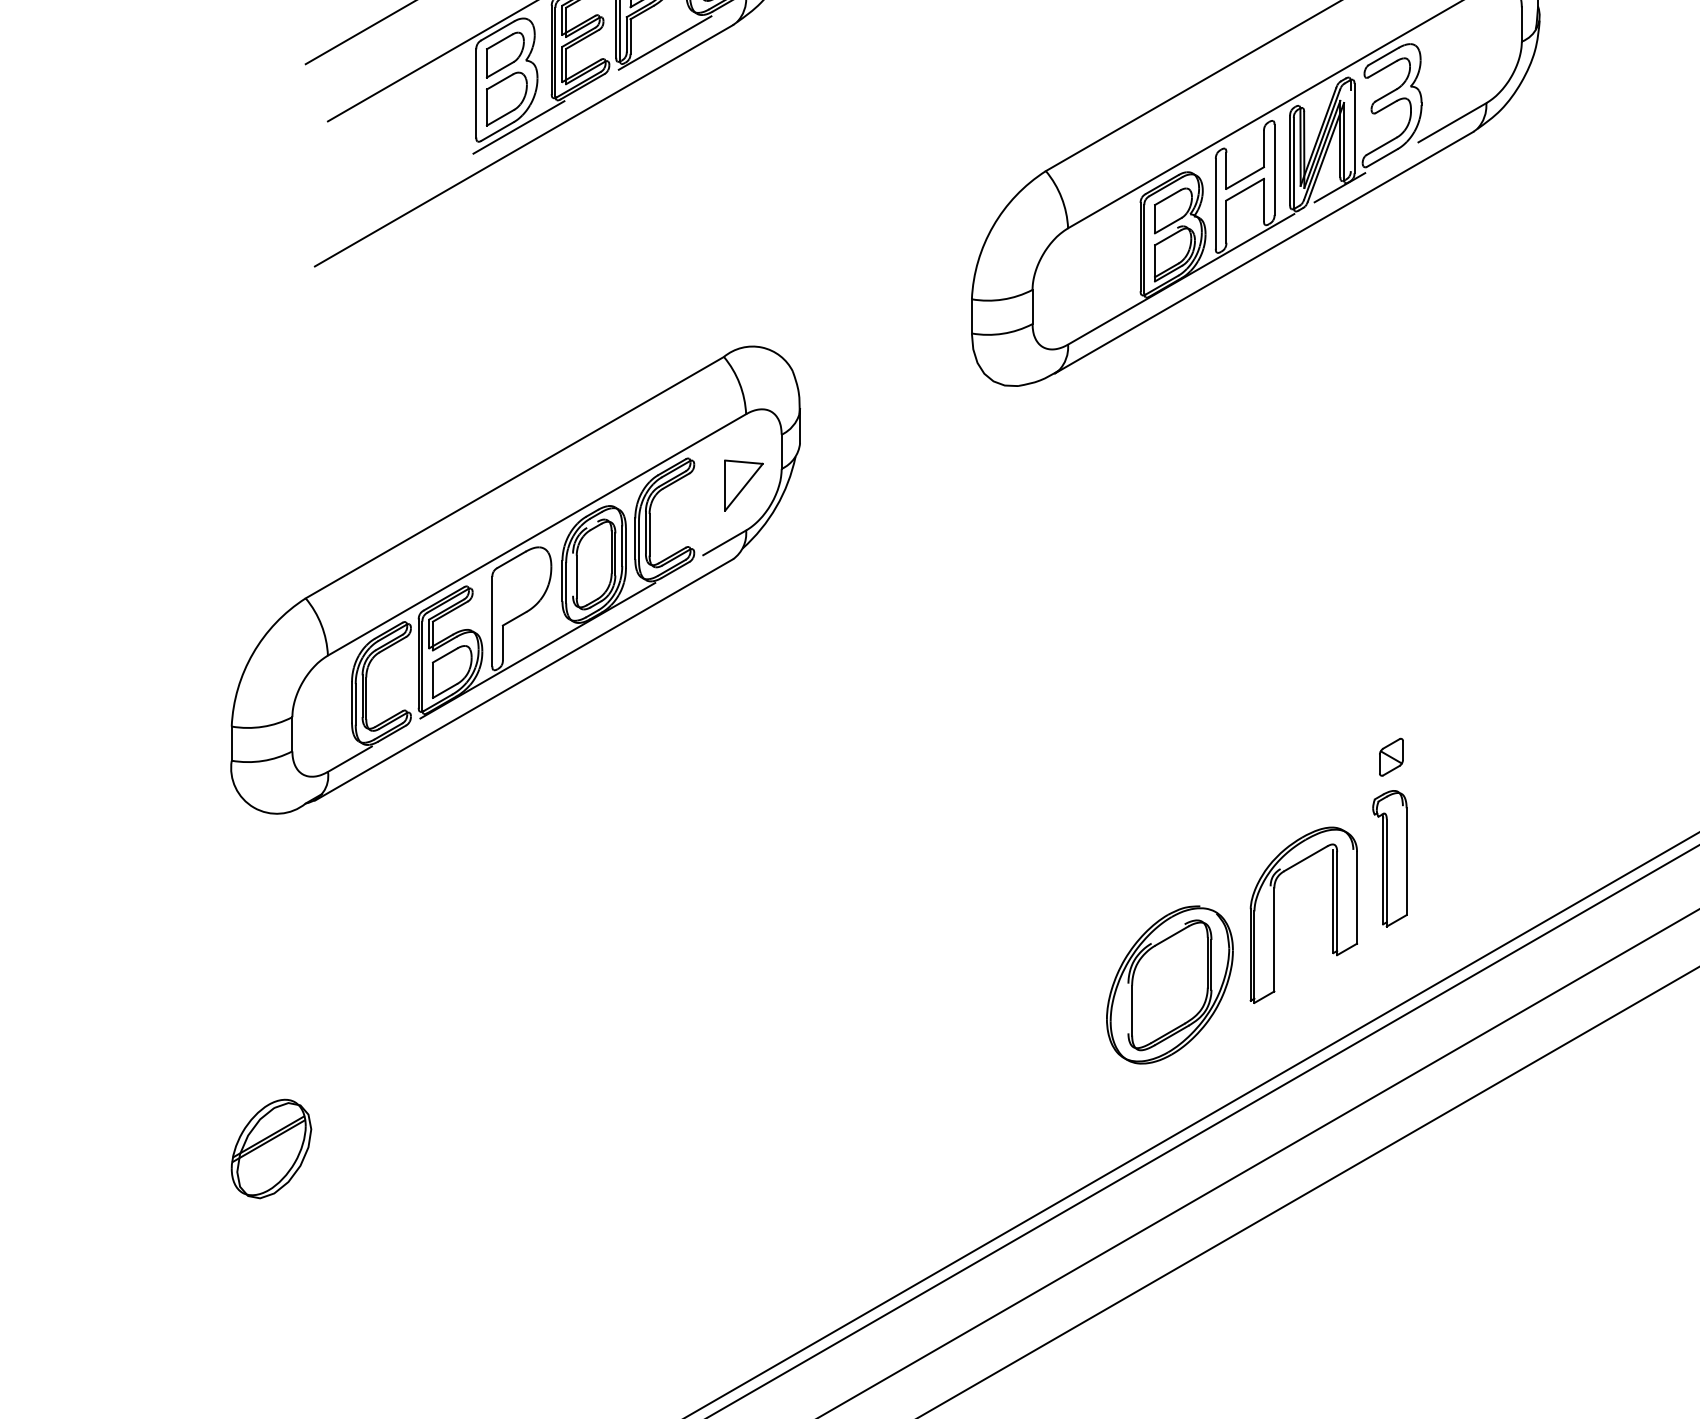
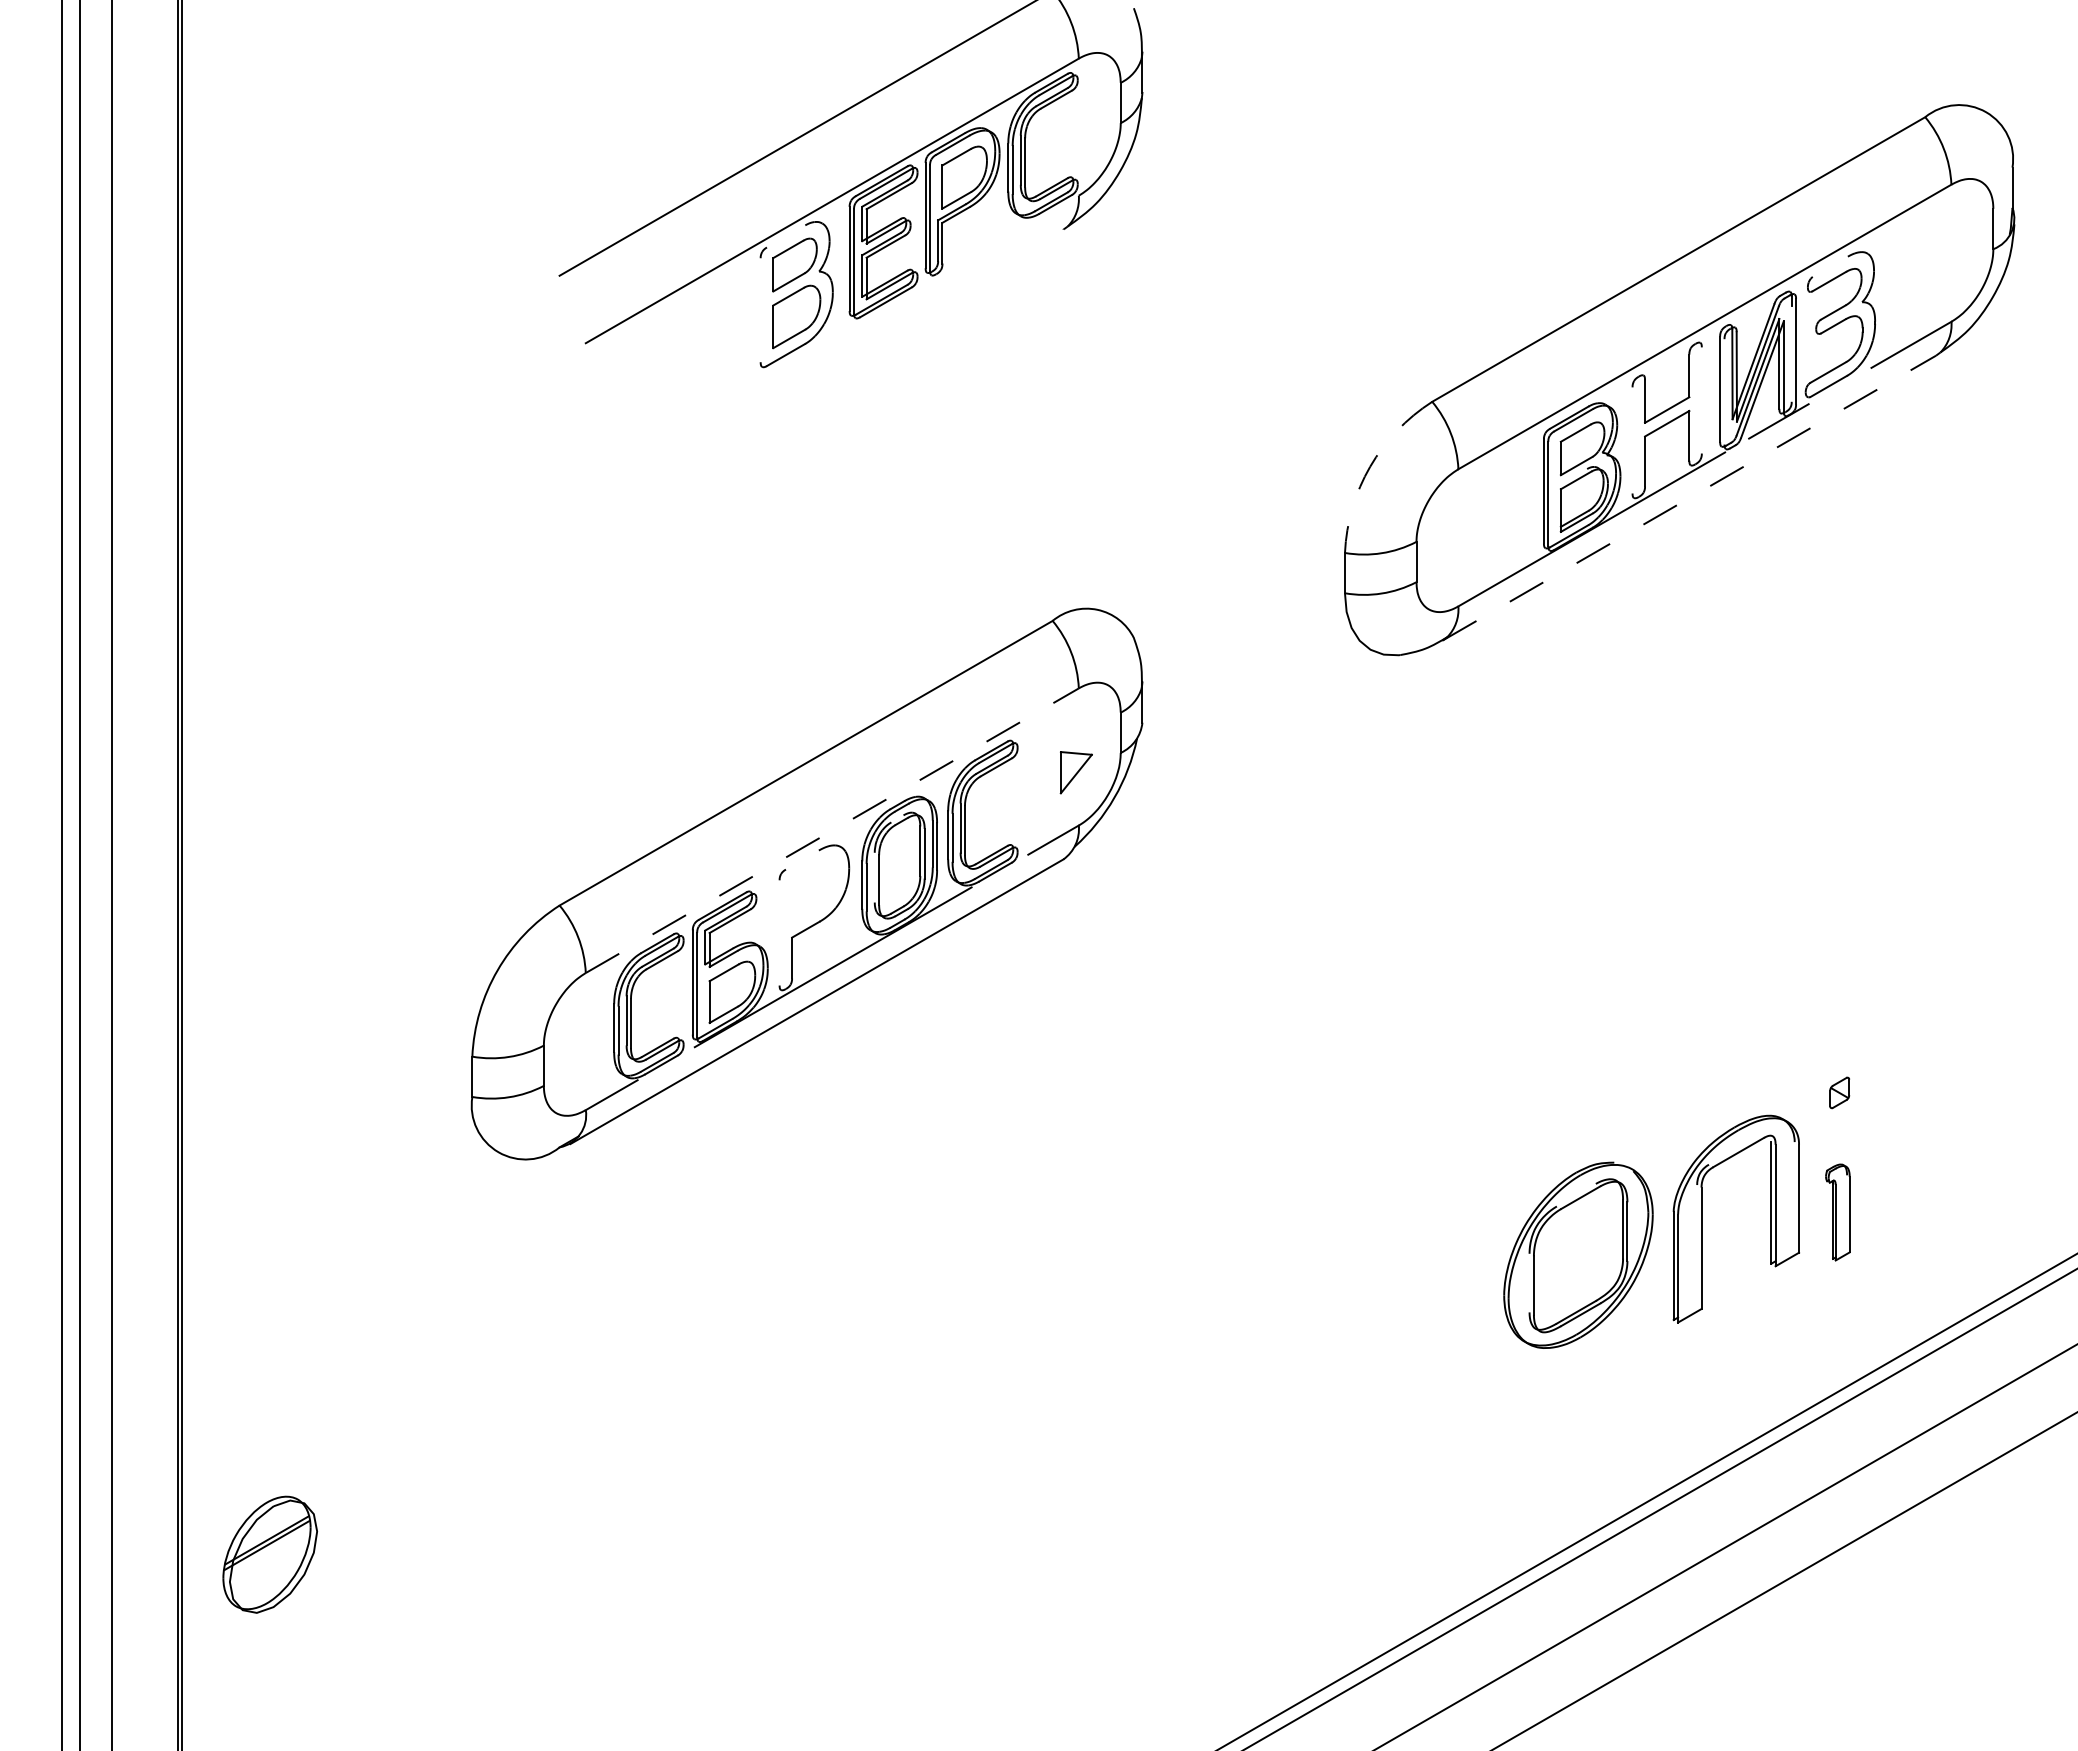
line: (497, 30) -> (785, 236), removed
line: (664, 42) -> (982, 250), removed
line: (1382, 56) -> (1829, 266), removed
line: (476, 93) -> (760, 310), removed
line: (518, 127) -> (810, 350), removed
line: (523, 145) -> (816, 371), removed
line: (1293, 162) -> (1724, 391), removed
line: (1274, 169) -> (1701, 400), removed
line: (1215, 203) -> (1632, 440), removed
arc: (993, 225) -> (1370, 466), solid -> dashed
line: (1264, 253) -> (1689, 498), solid -> dashed
part: (744, 485) -> (1076, 772), size x0.7
line: (537, 534) -> (832, 830), solid -> dashed
line: (510, 559) -> (801, 859), removed
line: (492, 621) -> (779, 932), removed
part: (1391, 756) -> (1839, 1092), size x0.7
part: (1389, 858) -> (1837, 1212), size x0.6
part: (1275, 914) -> (1702, 1218), moved
part: (1169, 984) -> (1578, 1254), moved
part: (270, 1148) -> (269, 1554), moved

